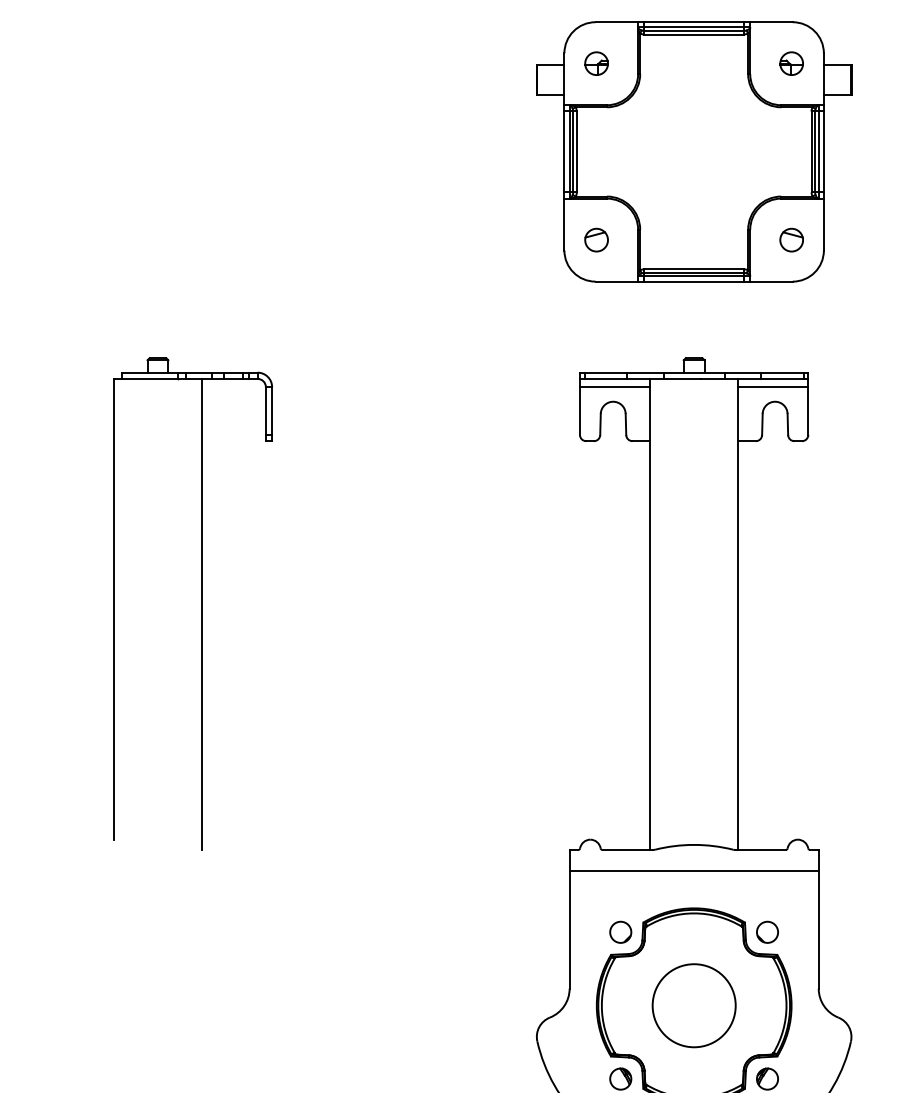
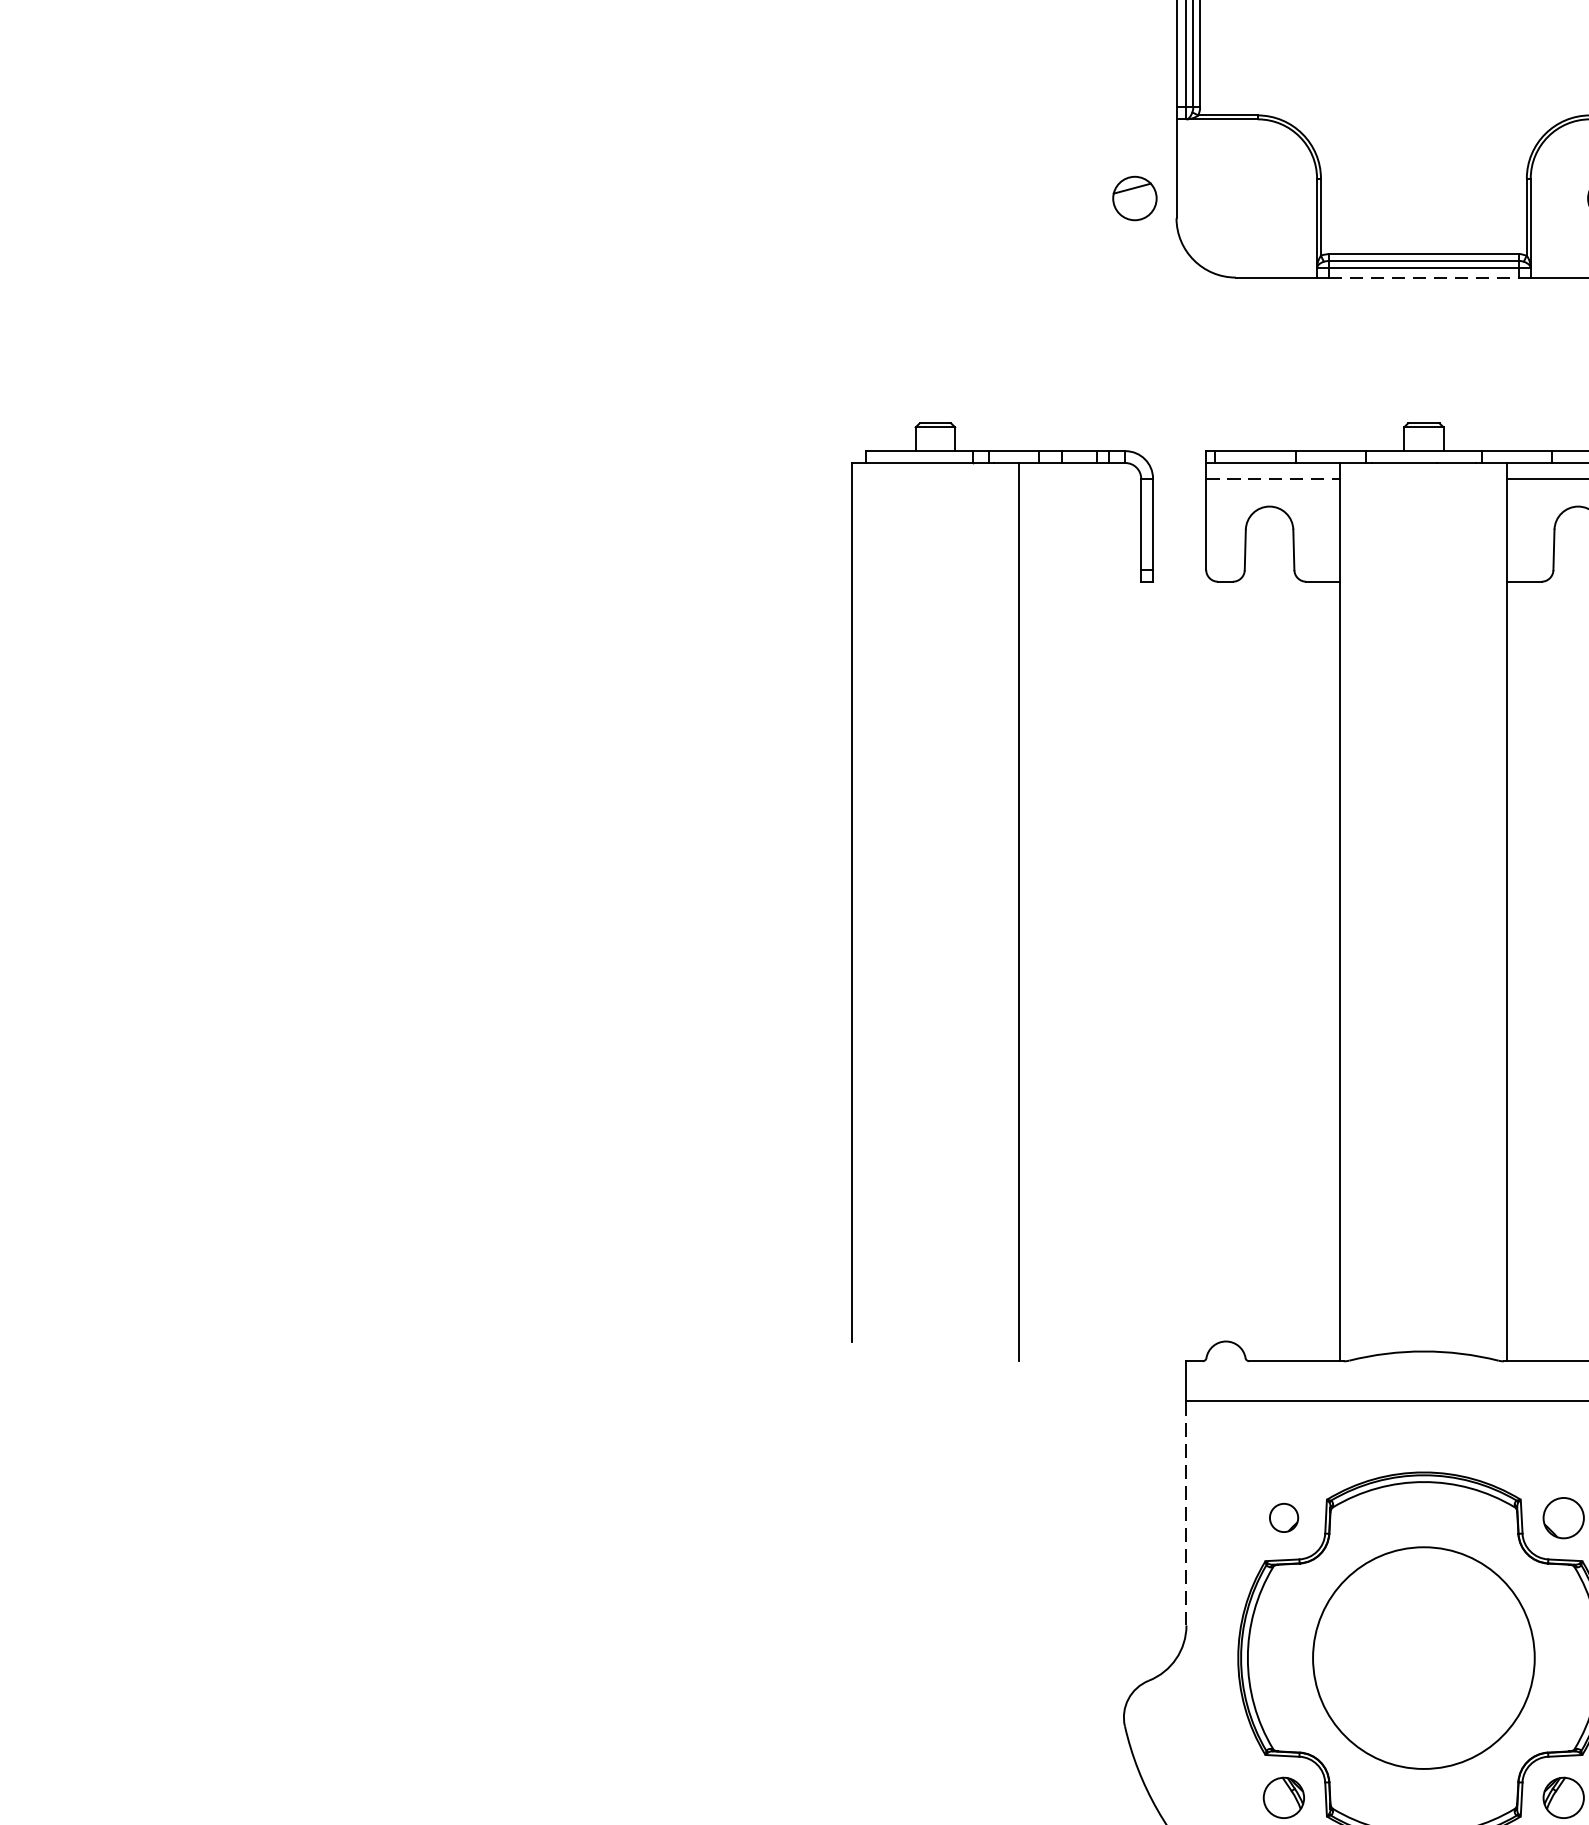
part: (596, 239) -> (1134, 197), moved
line: (694, 281) -> (1424, 277), solid -> dashed
line: (615, 387) -> (1273, 479), solid -> dashed
part: (201, 603) -> (1018, 891), moved
line: (569, 929) -> (1186, 1512), solid -> dashed
circle: (620, 931) -> (1283, 1516), size x0.7
circle: (693, 1005) -> (1422, 1657), size x1.4

